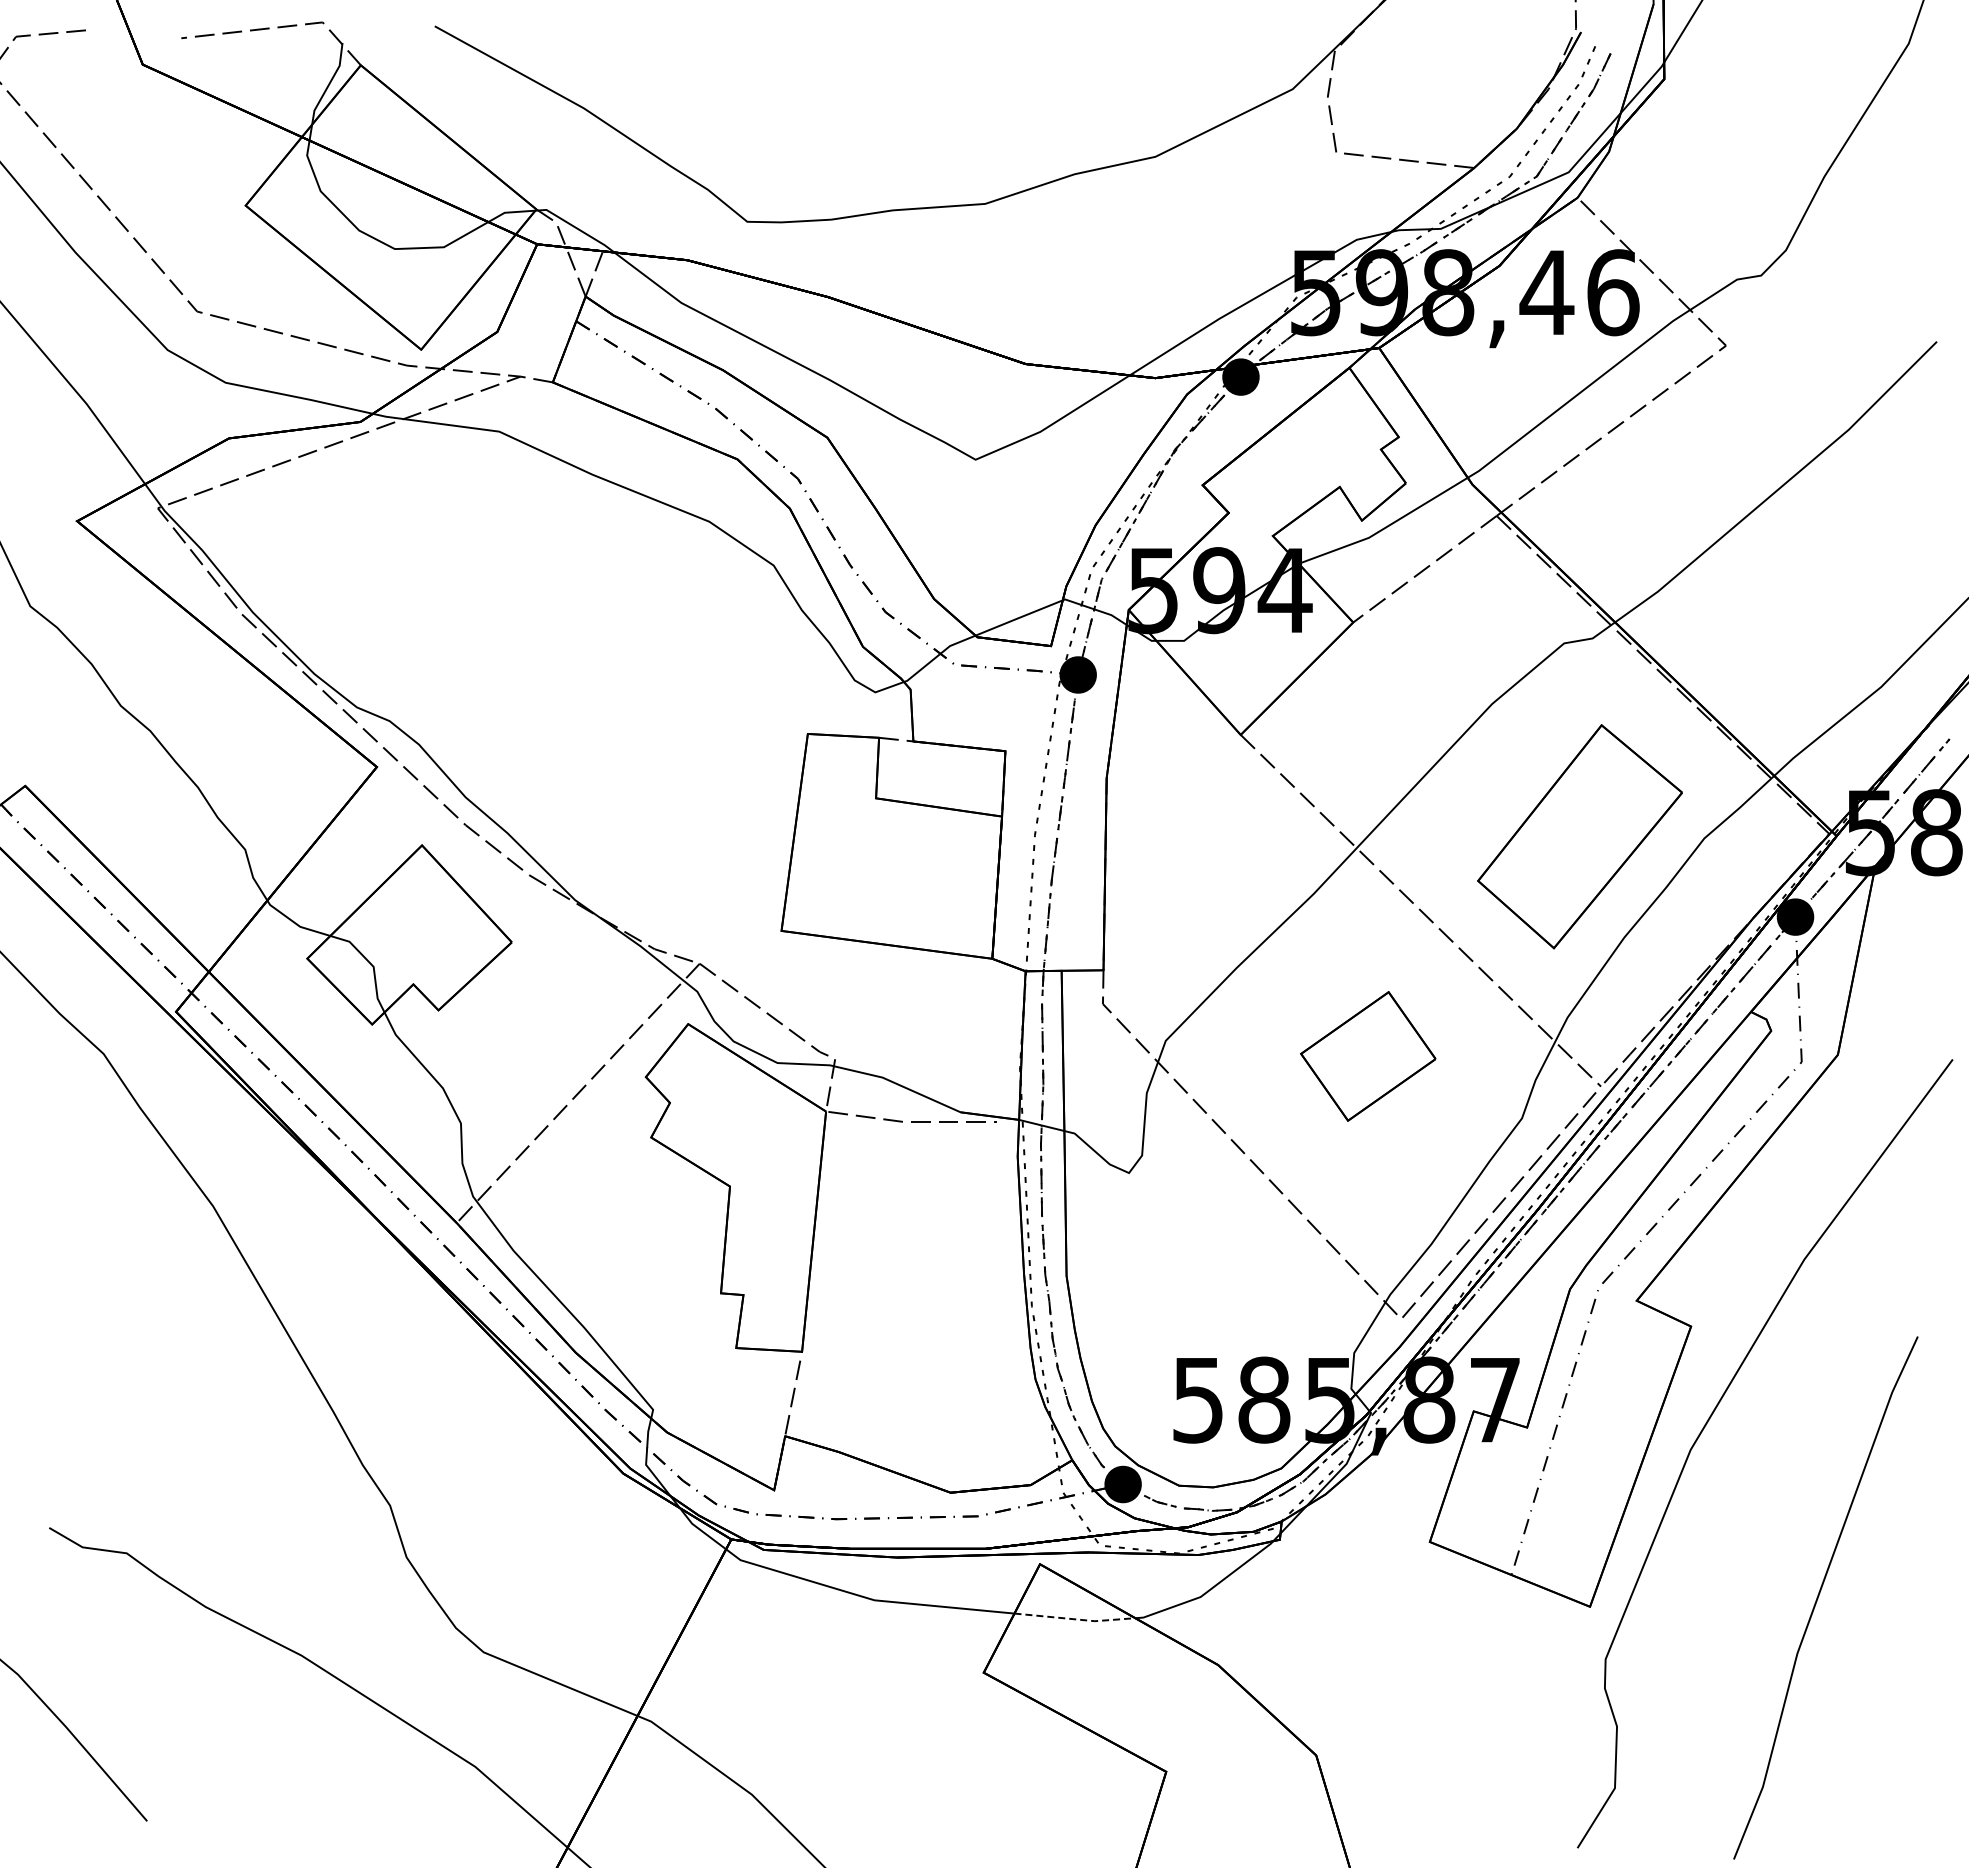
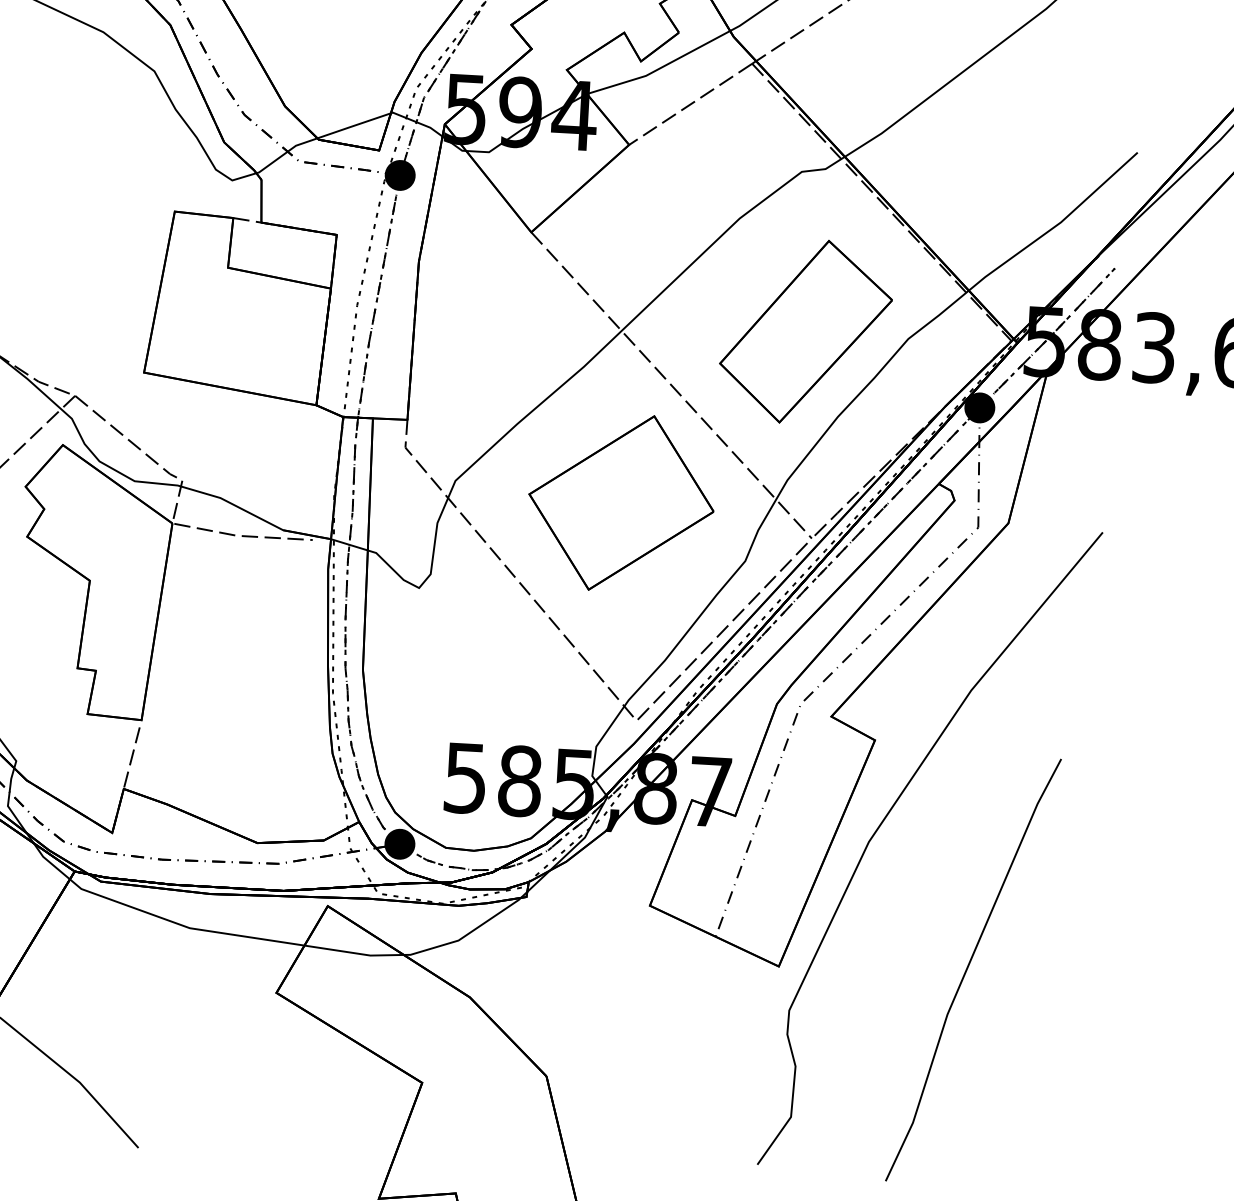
part: (1368, 1056) -> (621, 503), size x1.67
line: (1076, 1619) -> (355, 953), dashed -> solid

